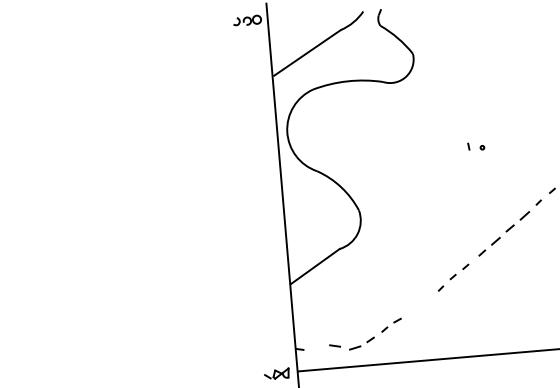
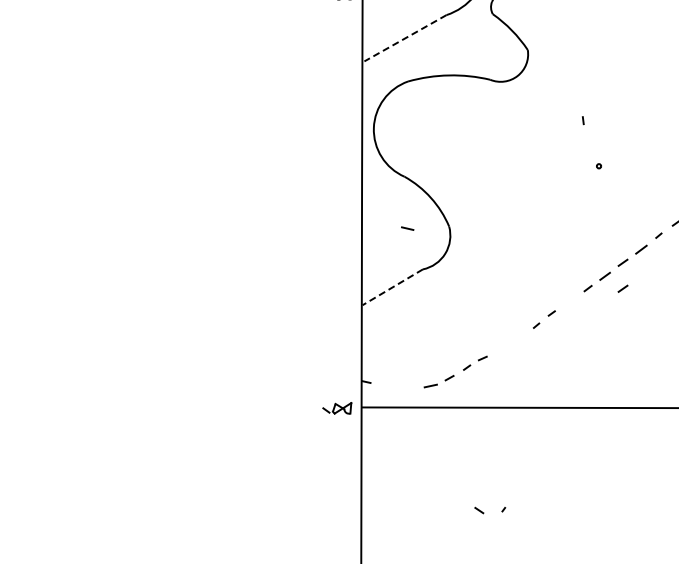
line: (307, 53) -> (405, 38), solid -> dashed
line: (468, 146) -> (583, 120), moved
line: (511, 250) -> (622, 288), added
line: (315, 266) -> (392, 287), solid -> dashed
line: (465, 266) -> (567, 302), removed
line: (334, 345) -> (407, 228), moved

